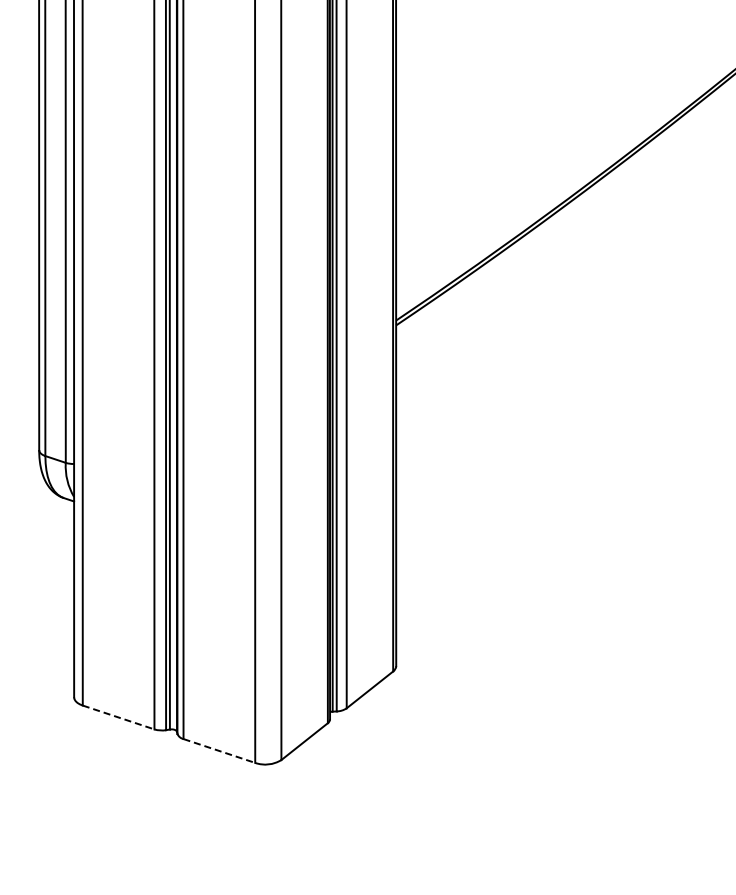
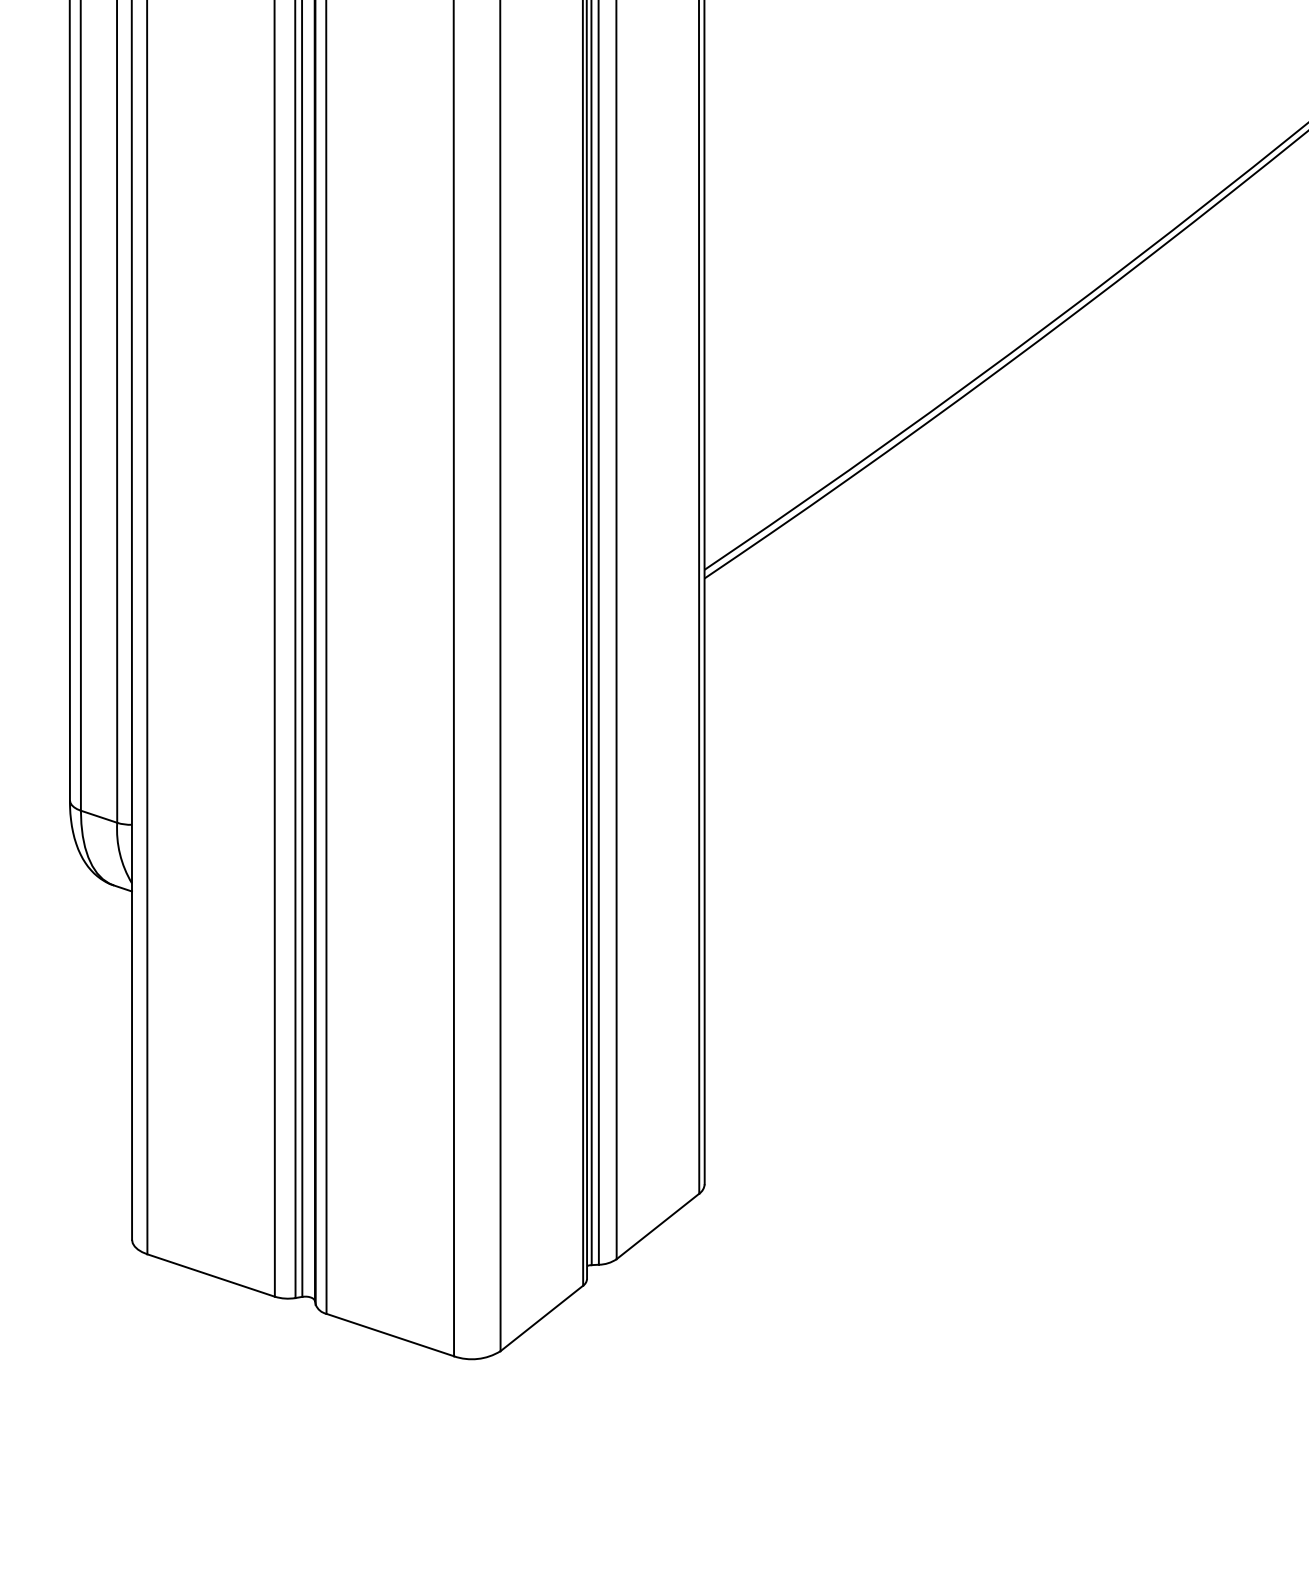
line: (118, 717) -> (210, 1275), dashed -> solid
line: (219, 750) -> (390, 1334), dashed -> solid

